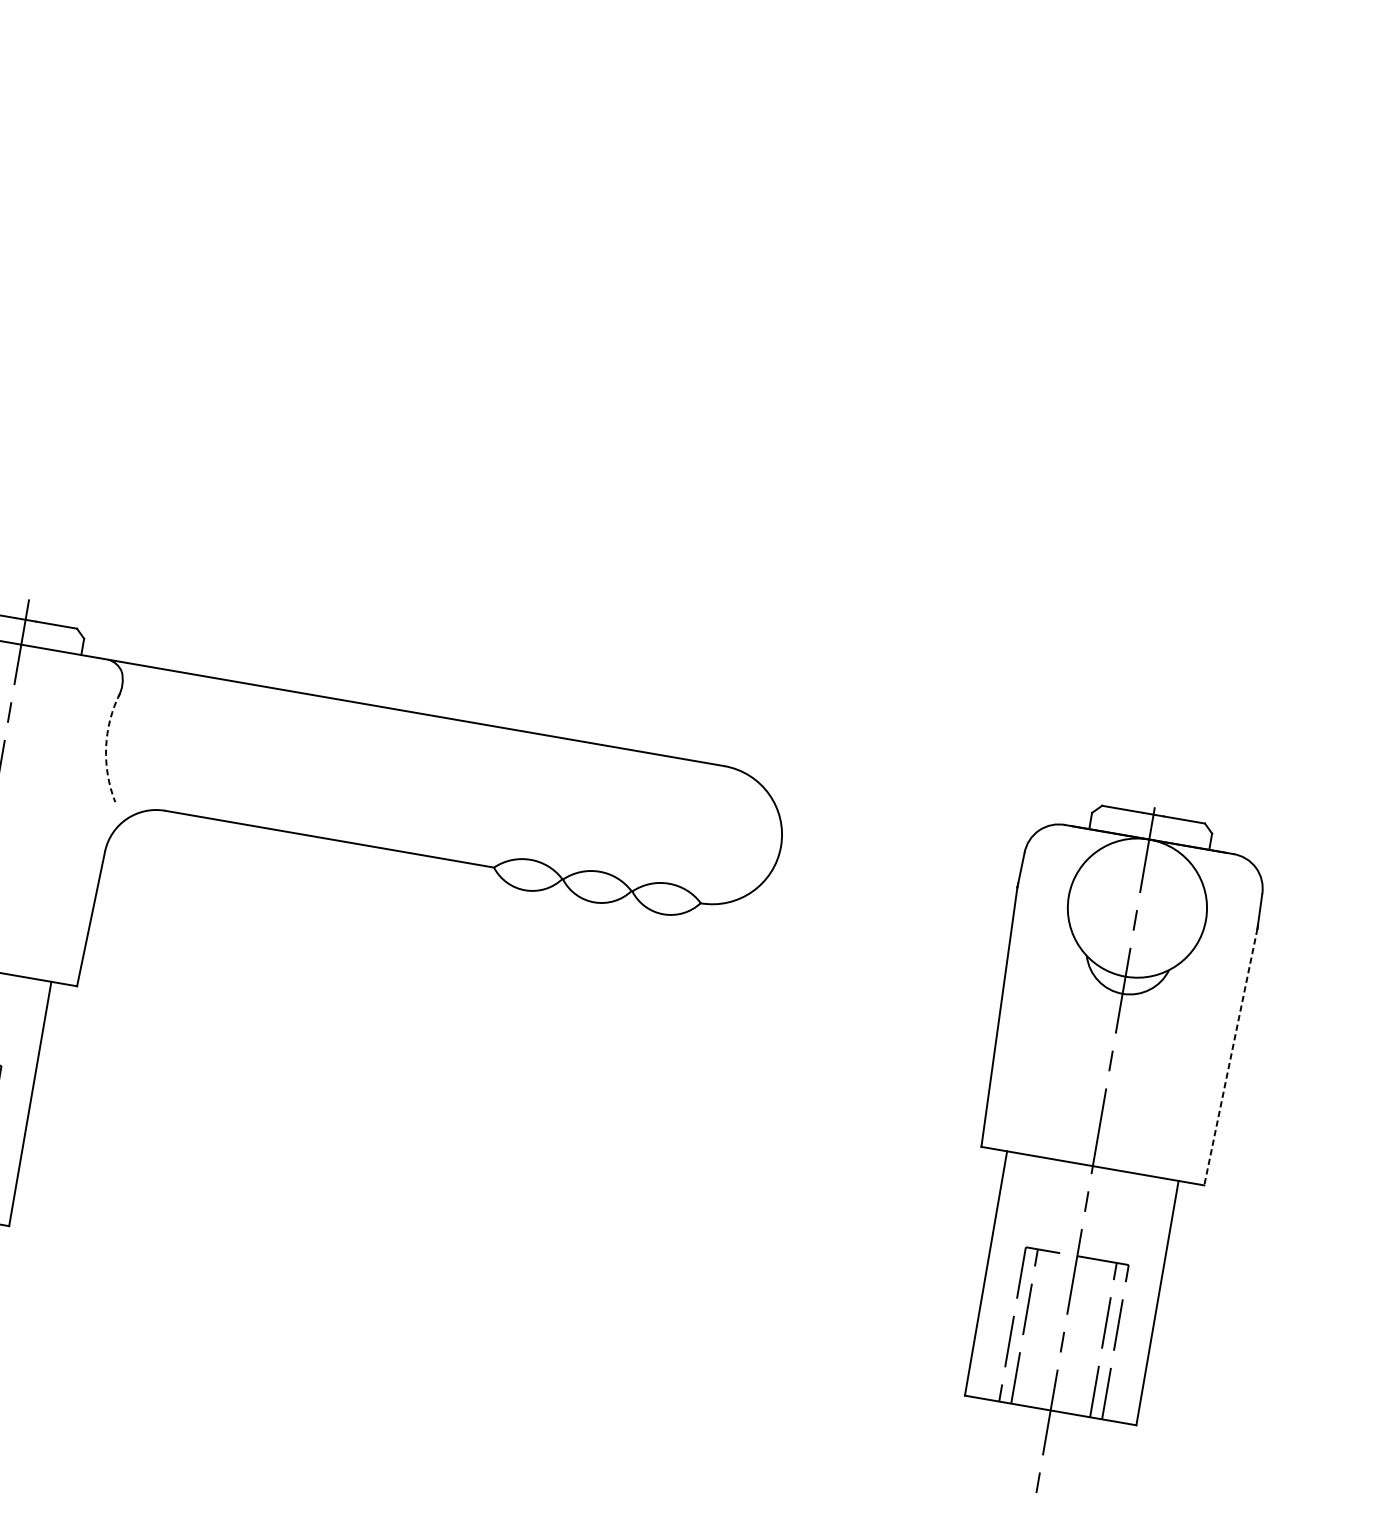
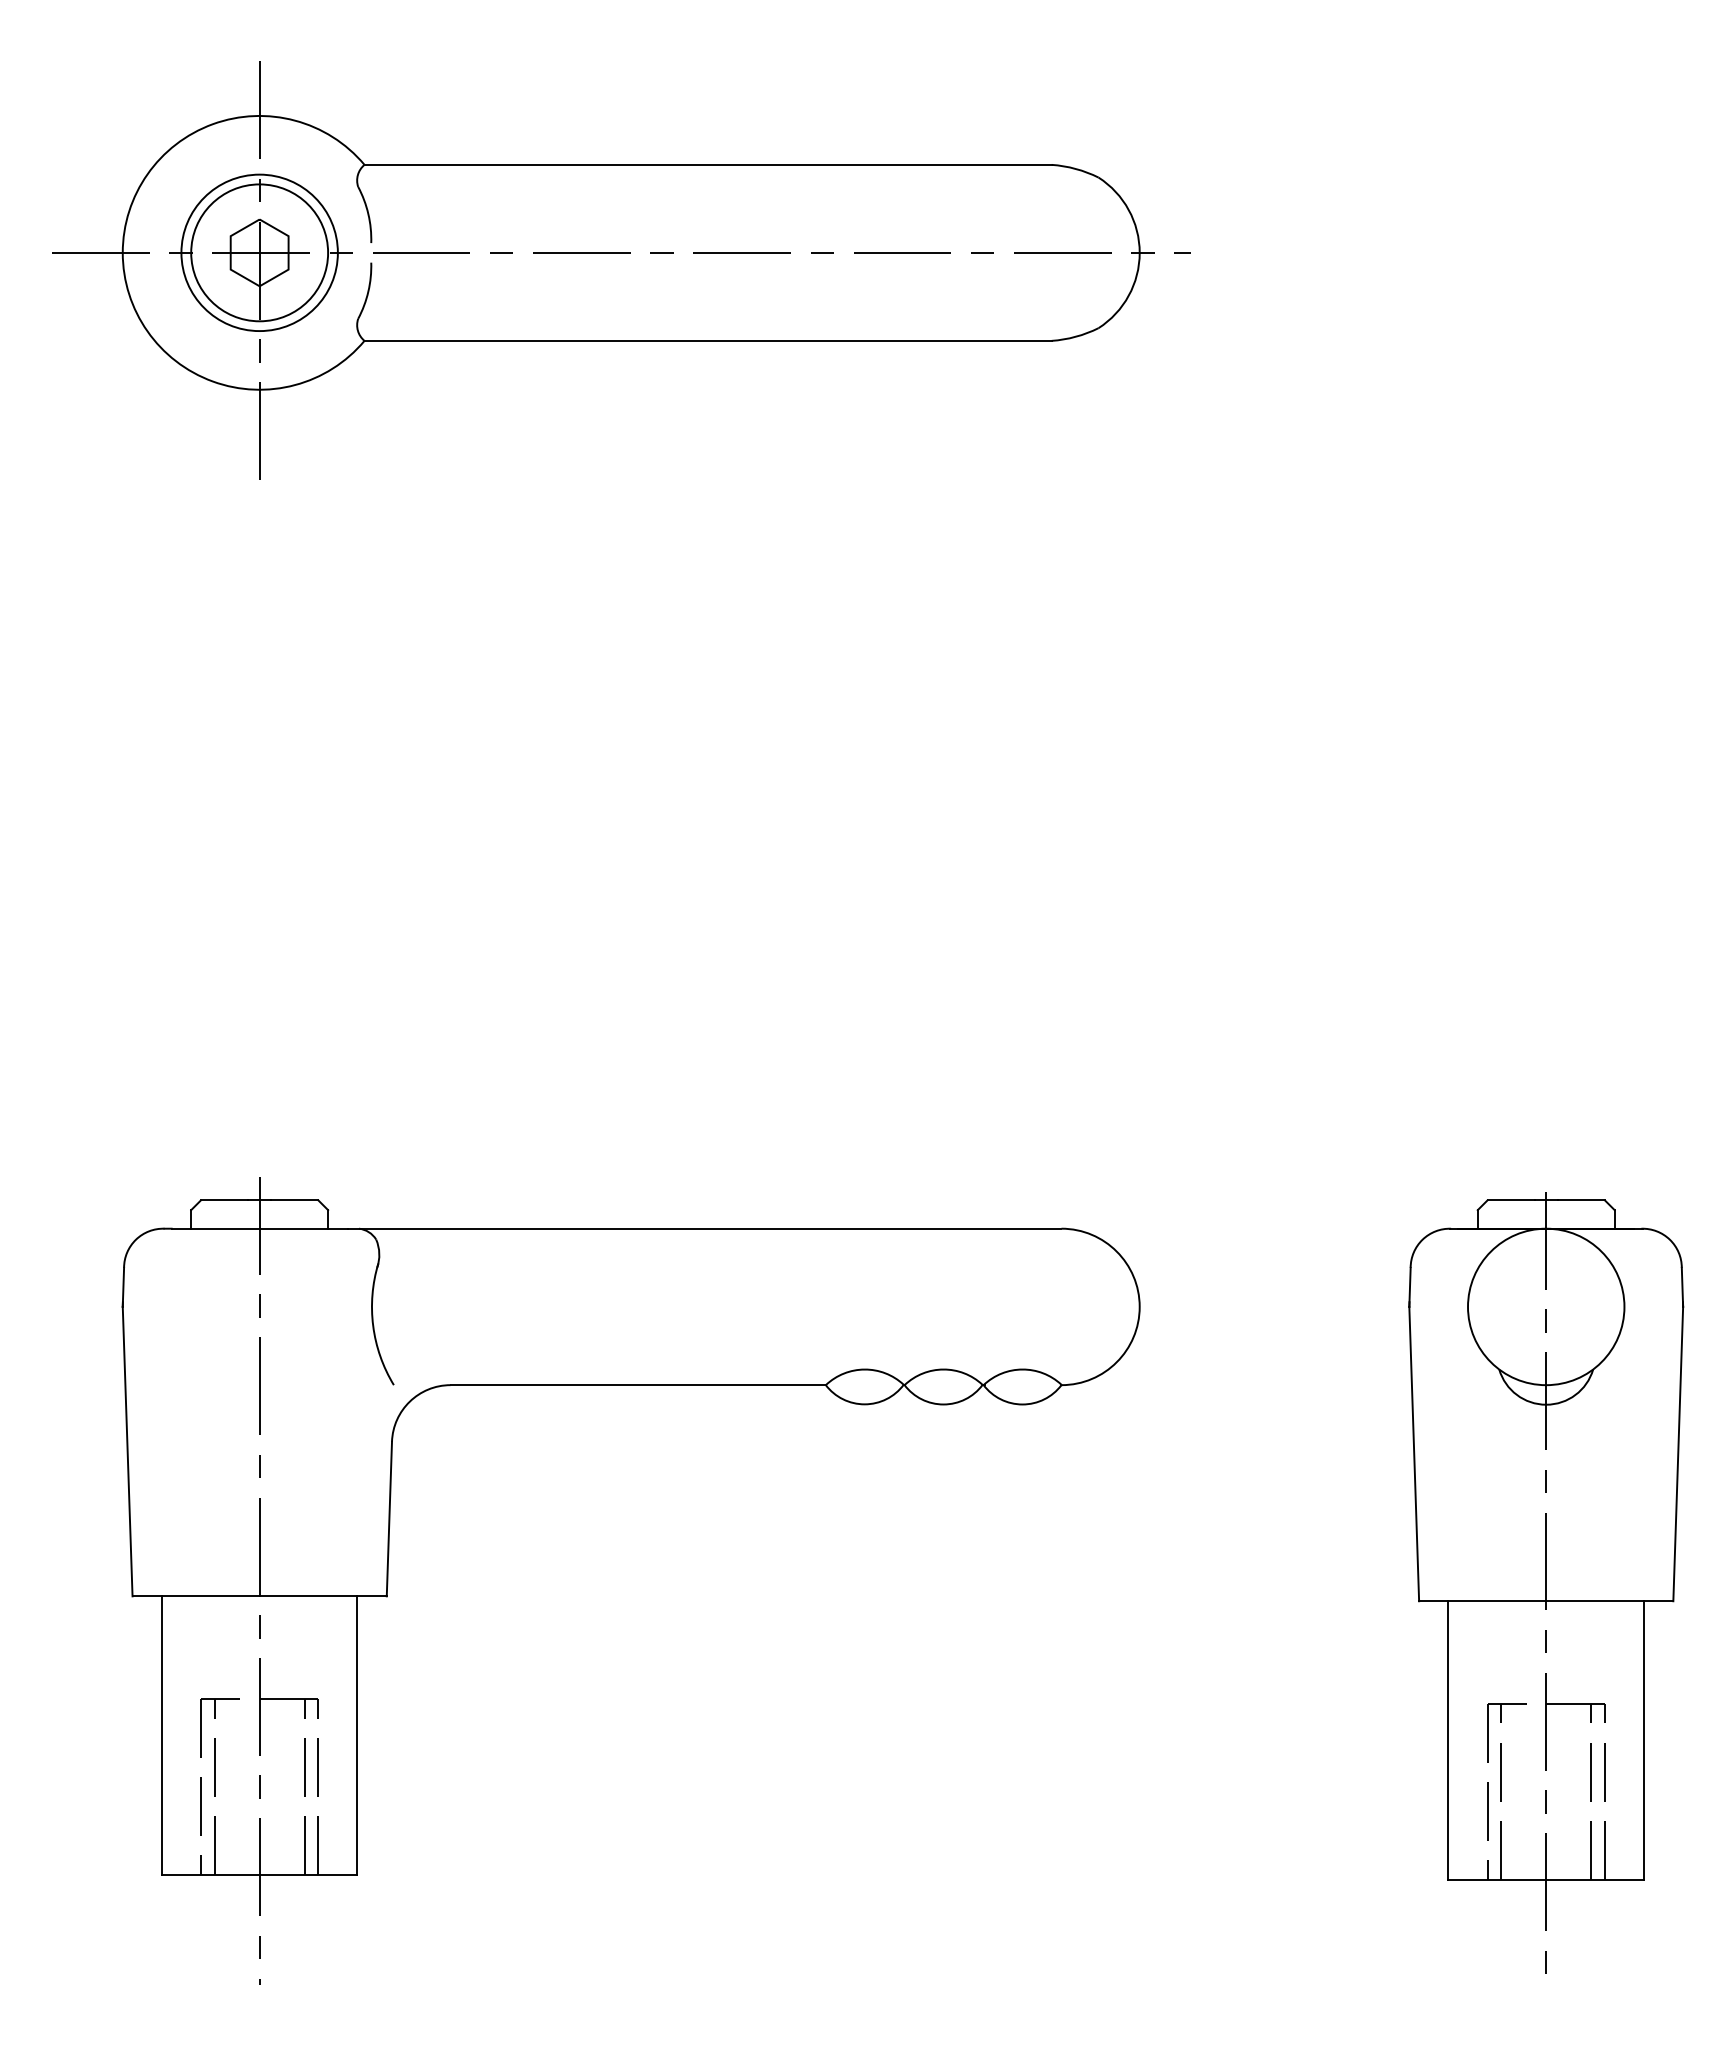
arc: (106, 746) -> (373, 1325), dashed -> solid
line: (1231, 1057) -> (1678, 1454), dashed -> solid

